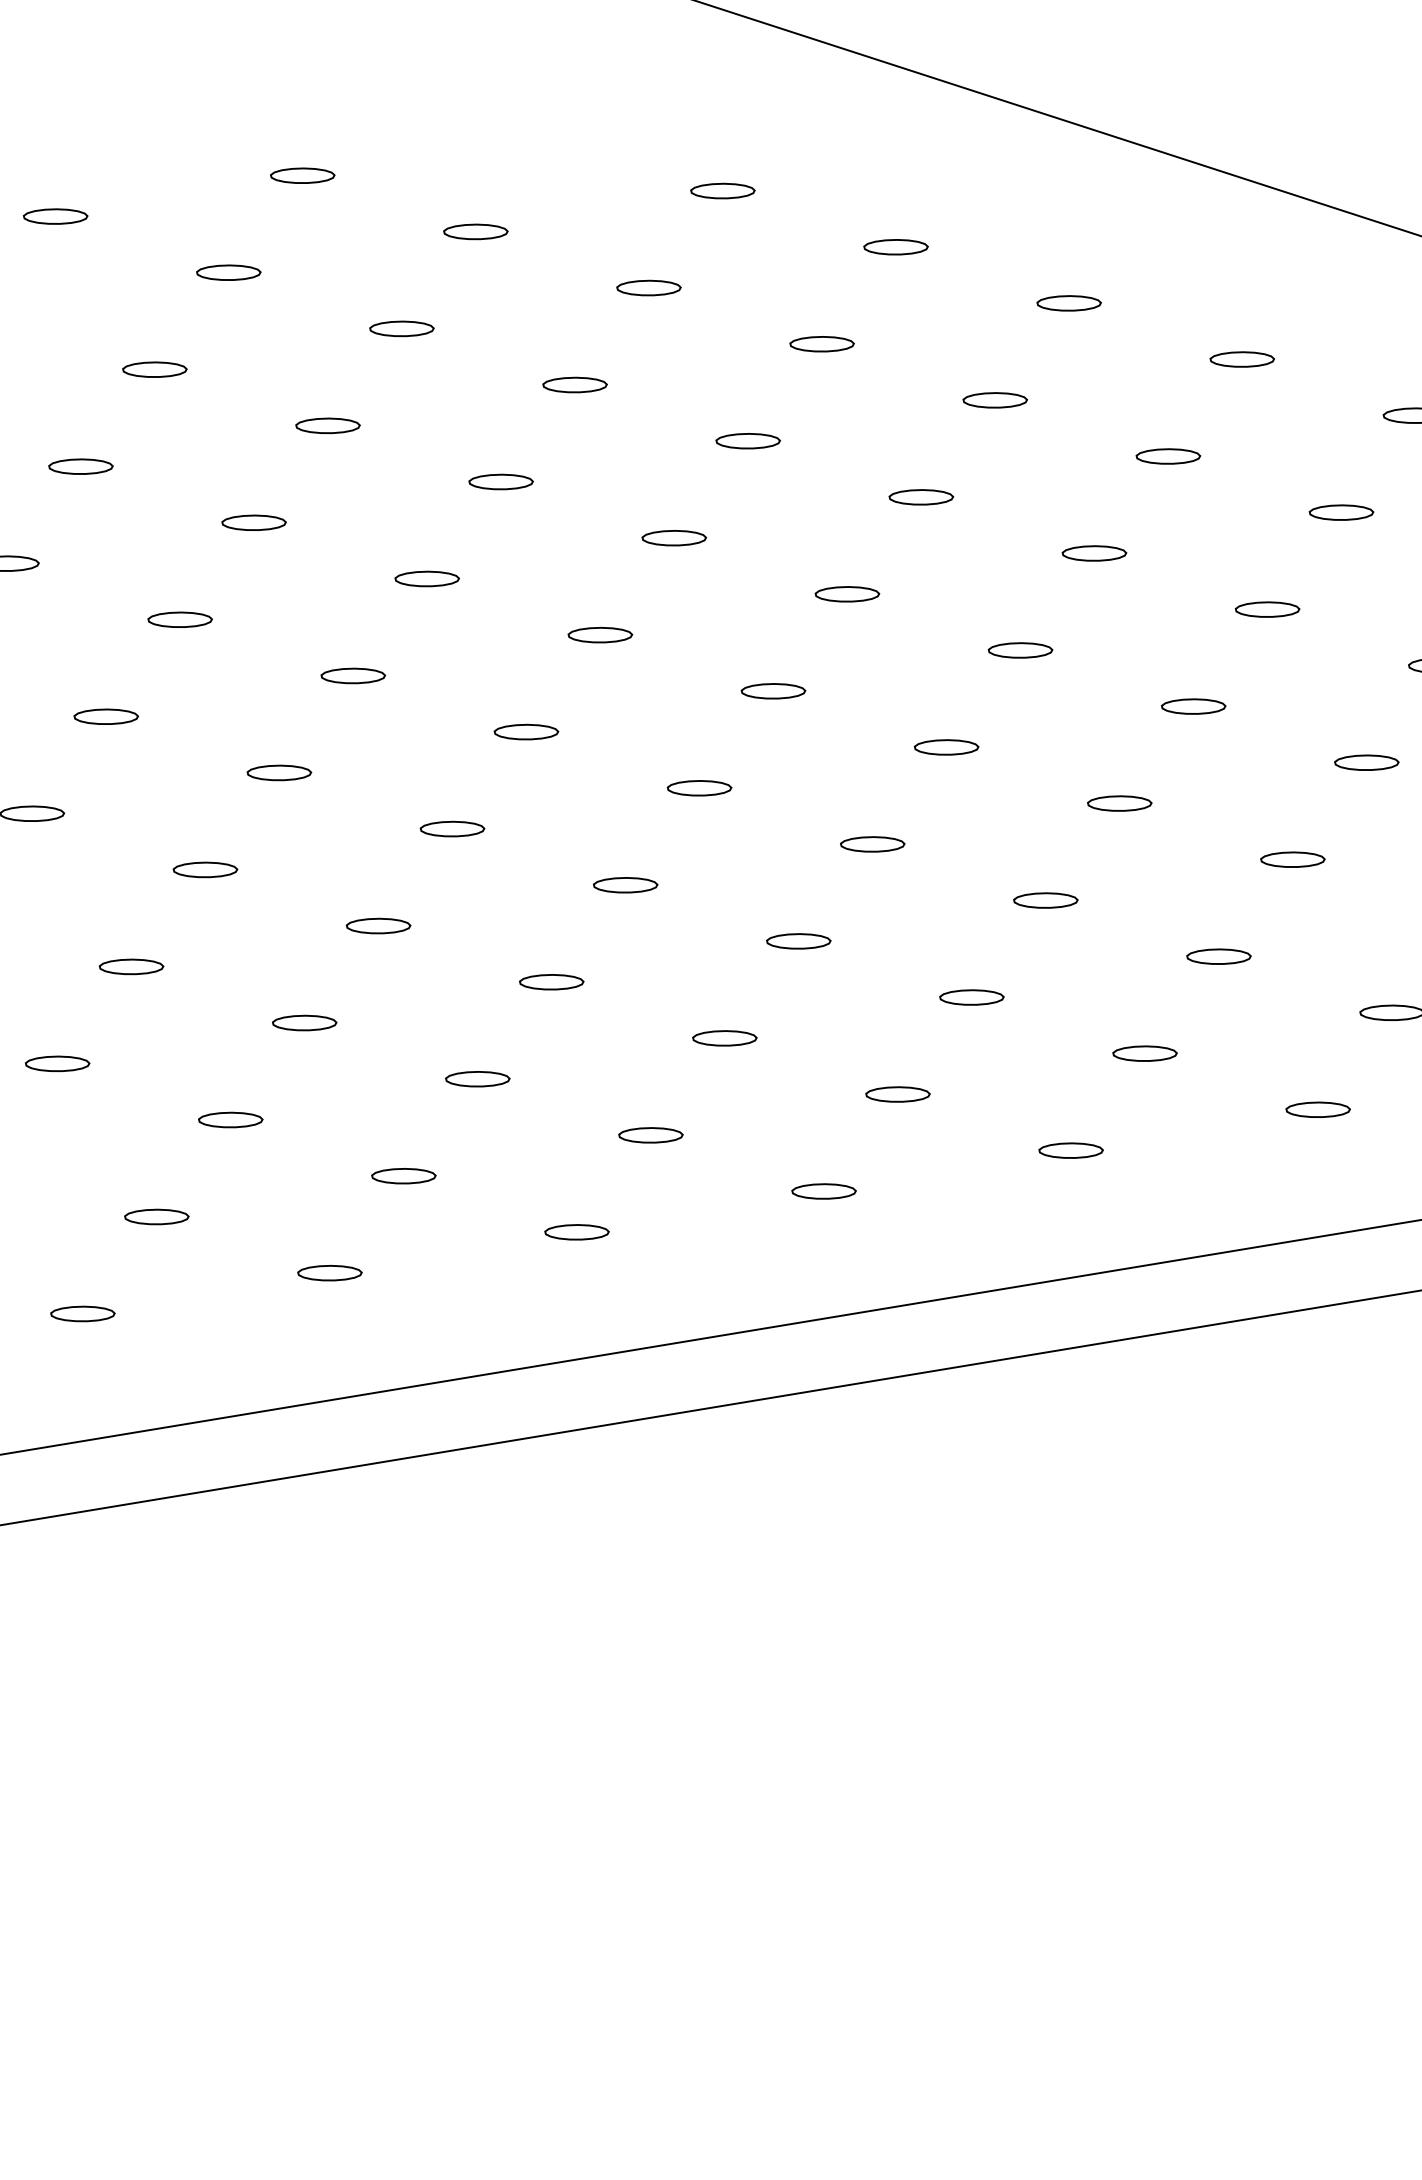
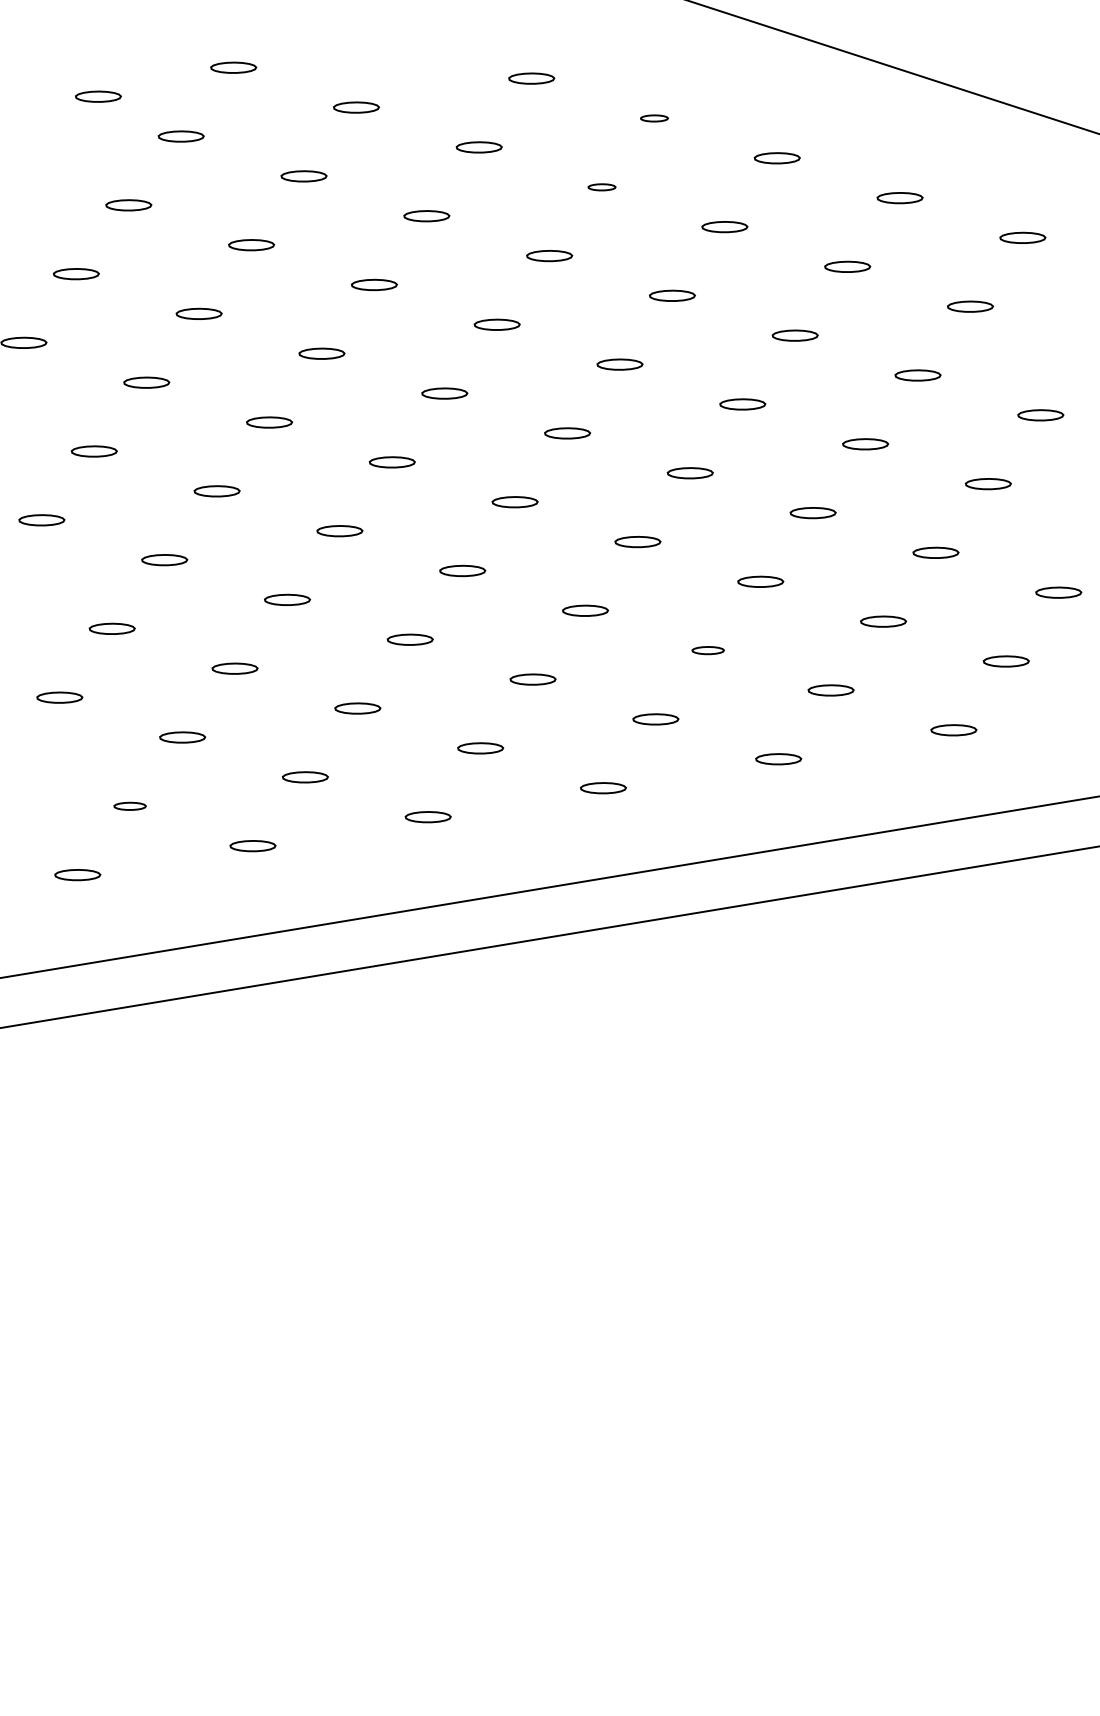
part: (55, 216) -> (98, 96), moved
part: (896, 247) -> (654, 118), size x0.6
part: (821, 344) -> (601, 187), size x0.6
part: (970, 997) -> (707, 650), size x0.7
part: (155, 1217) -> (129, 806), size x0.7

